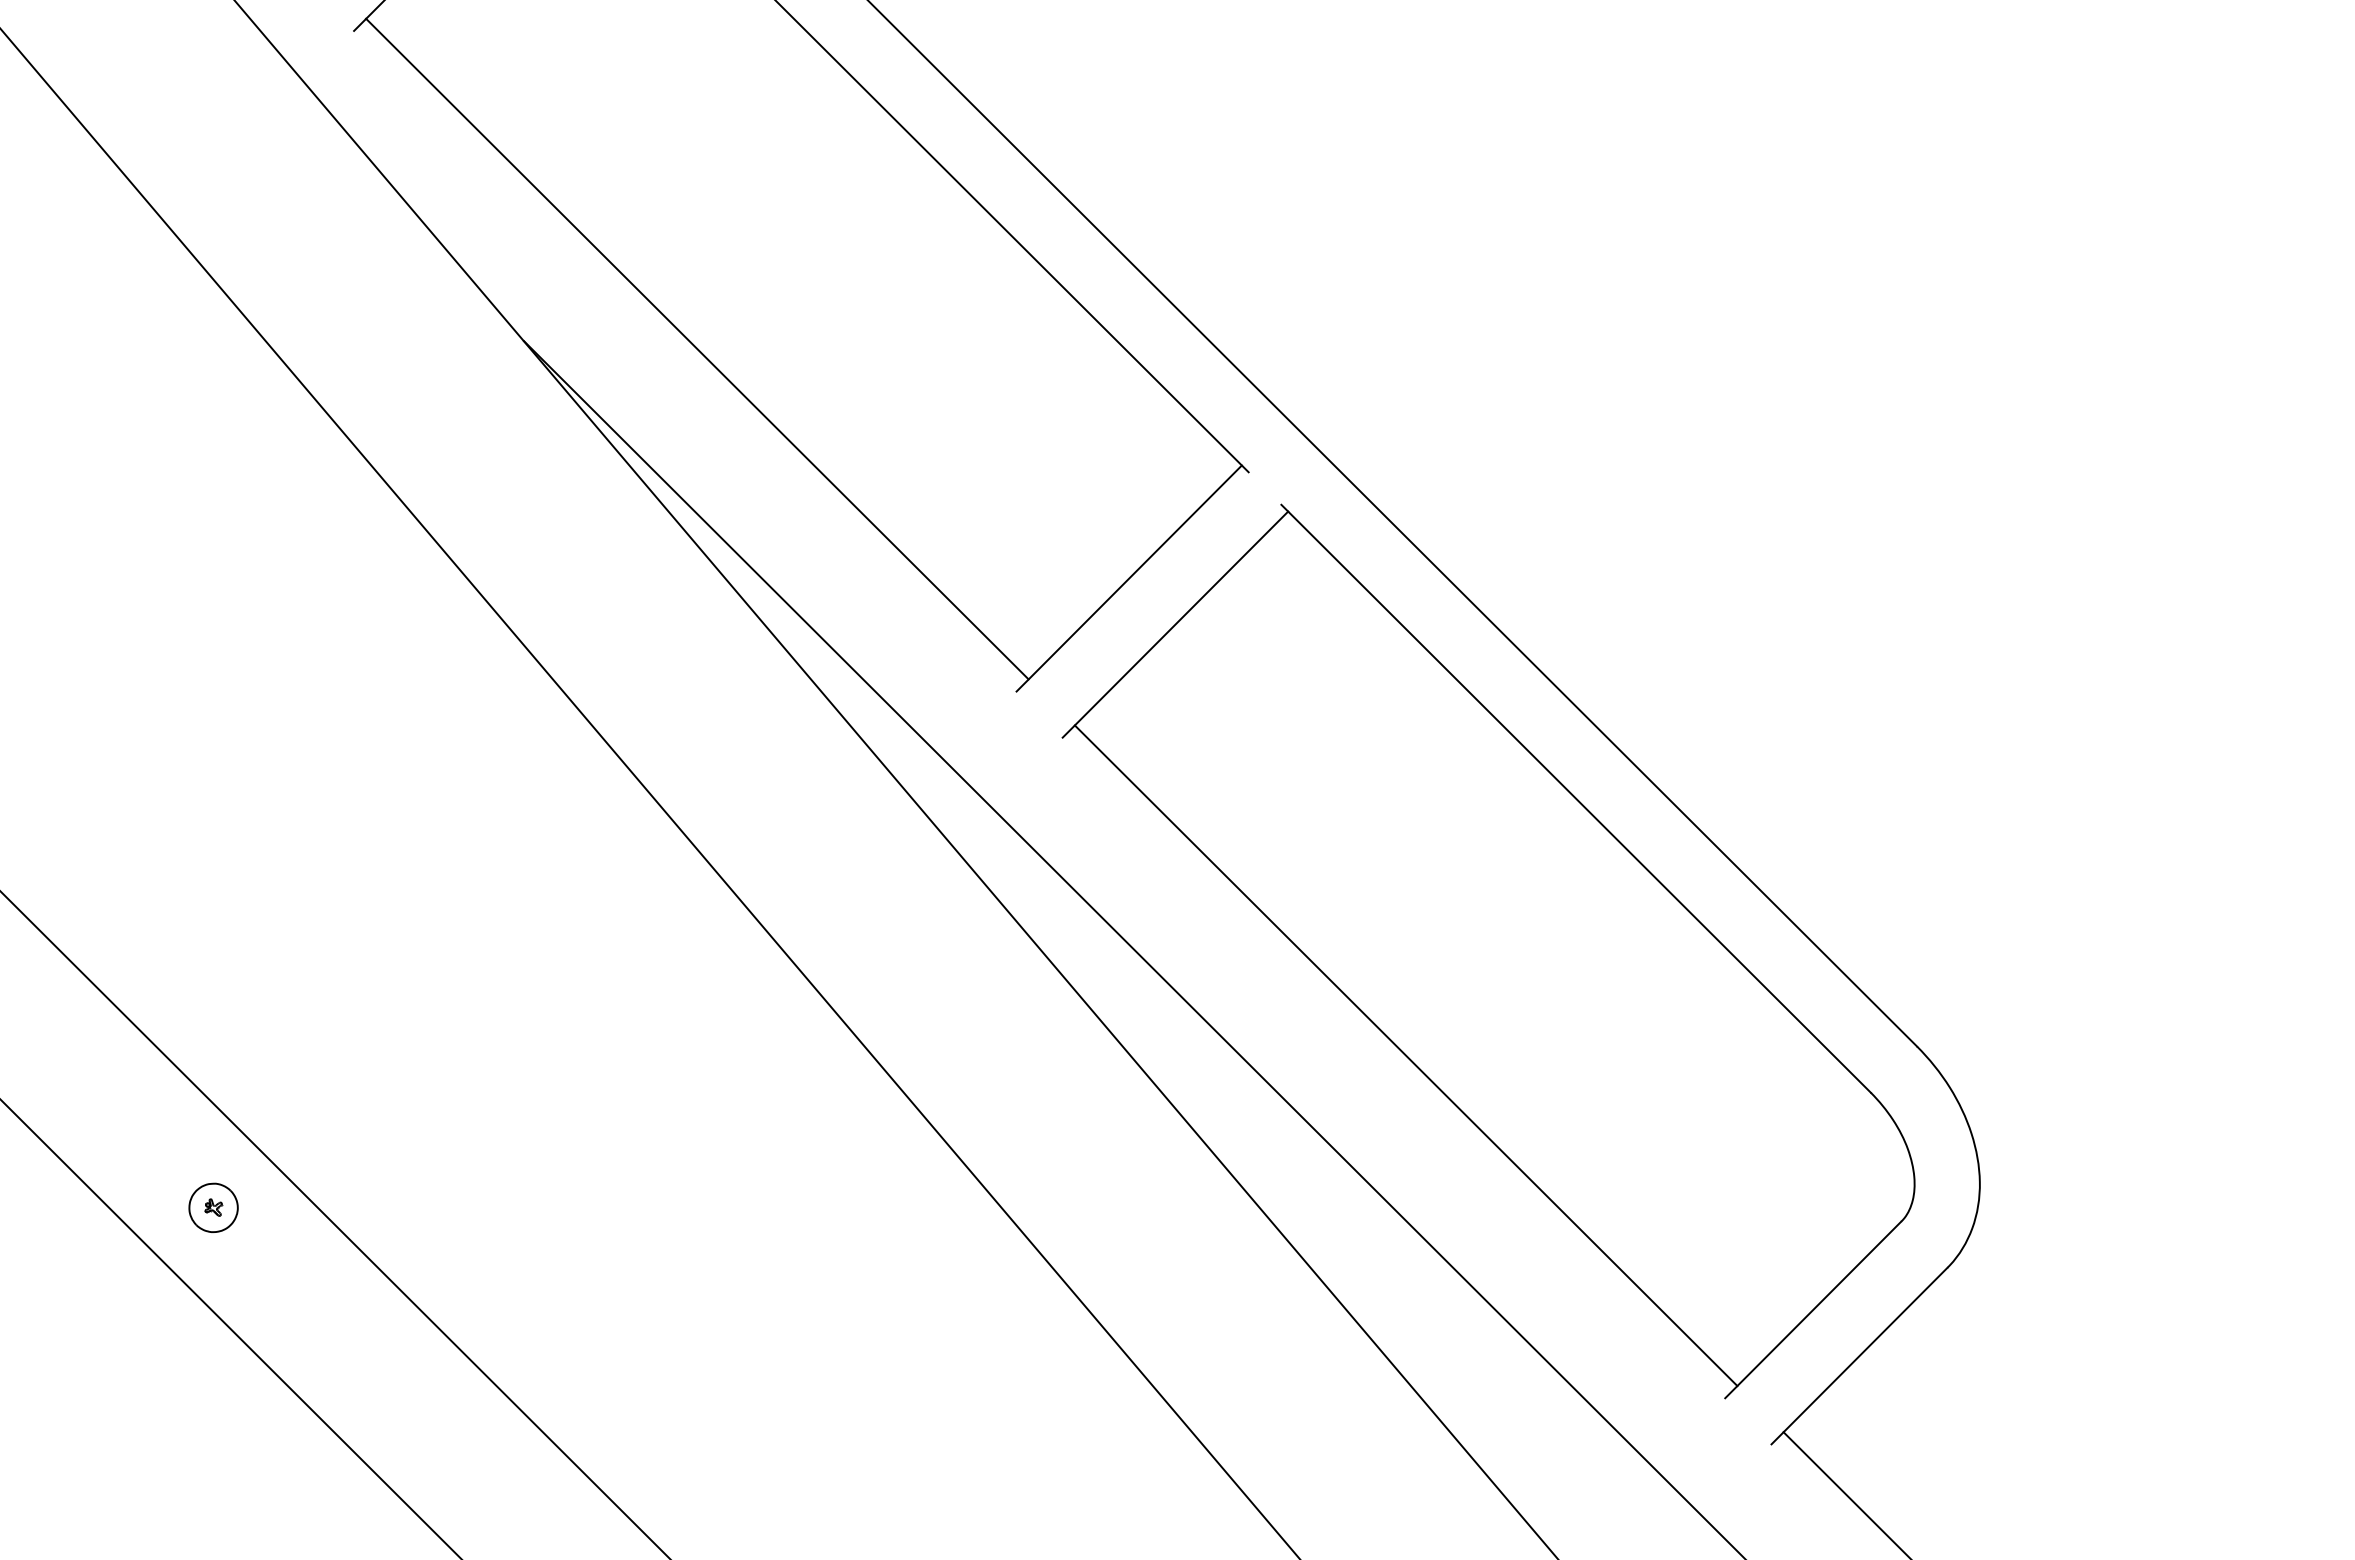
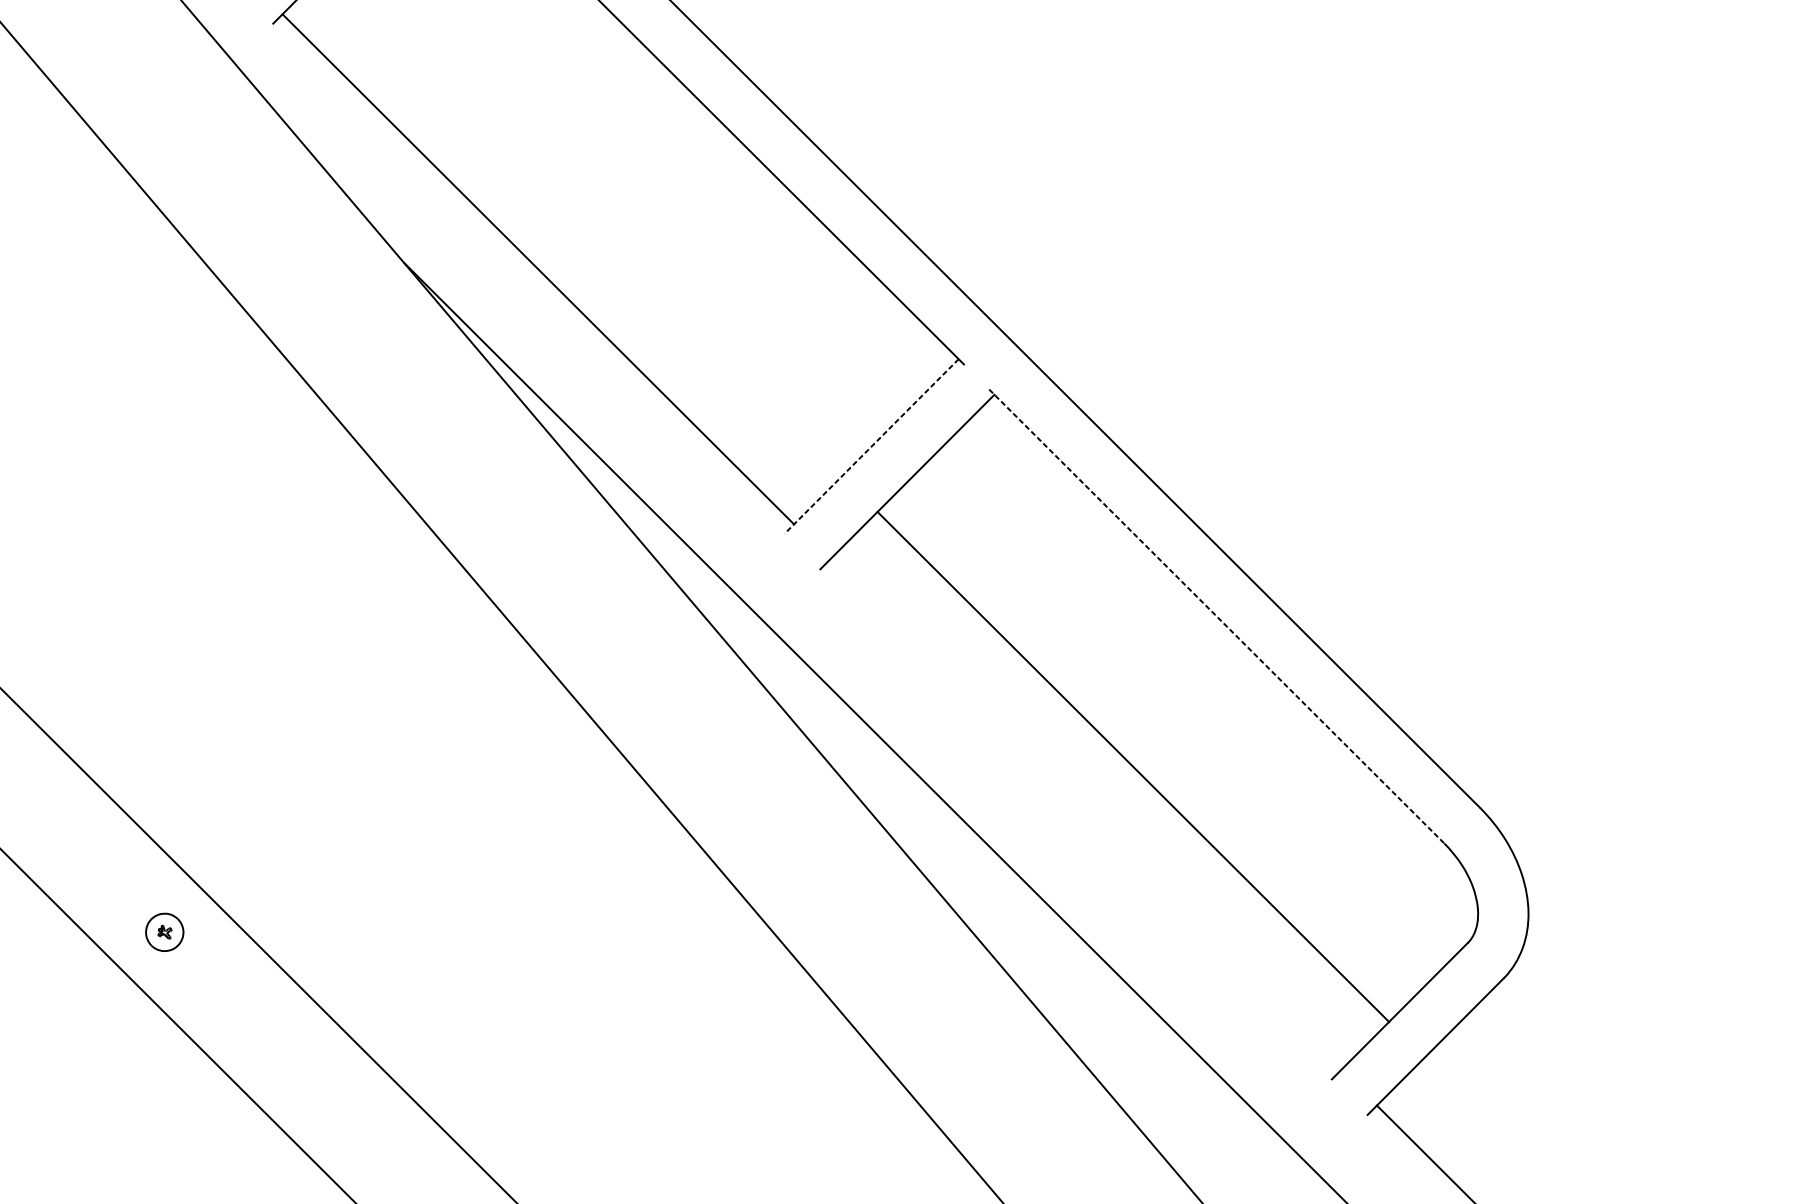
line: (1129, 578) -> (871, 446), solid -> dashed
line: (1576, 799) -> (1217, 617), solid -> dashed
line: (1405, 1055) -> (1132, 766), moved

